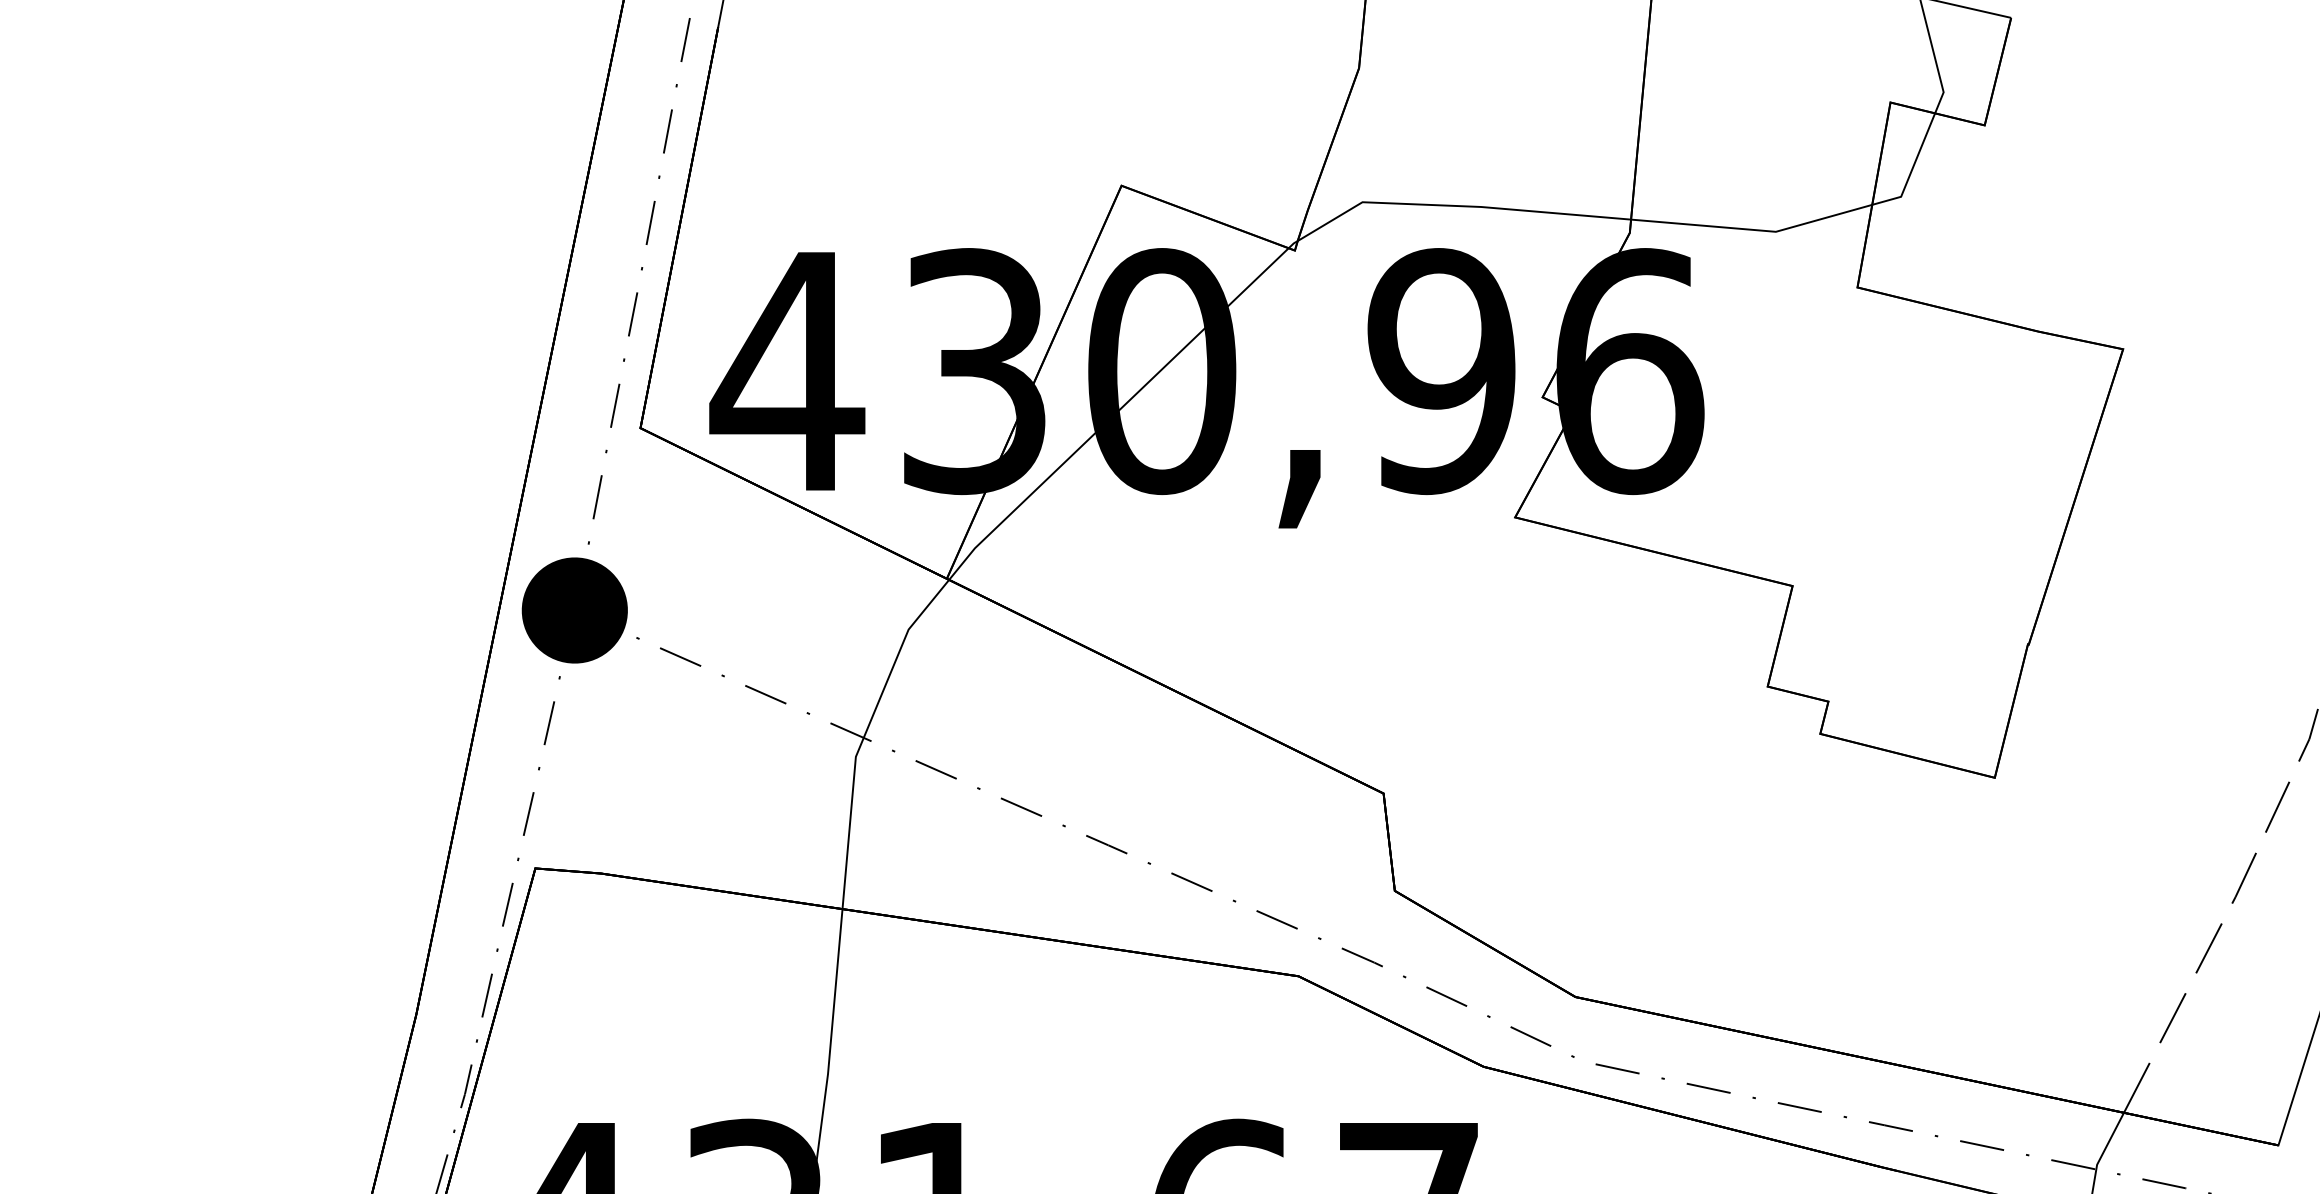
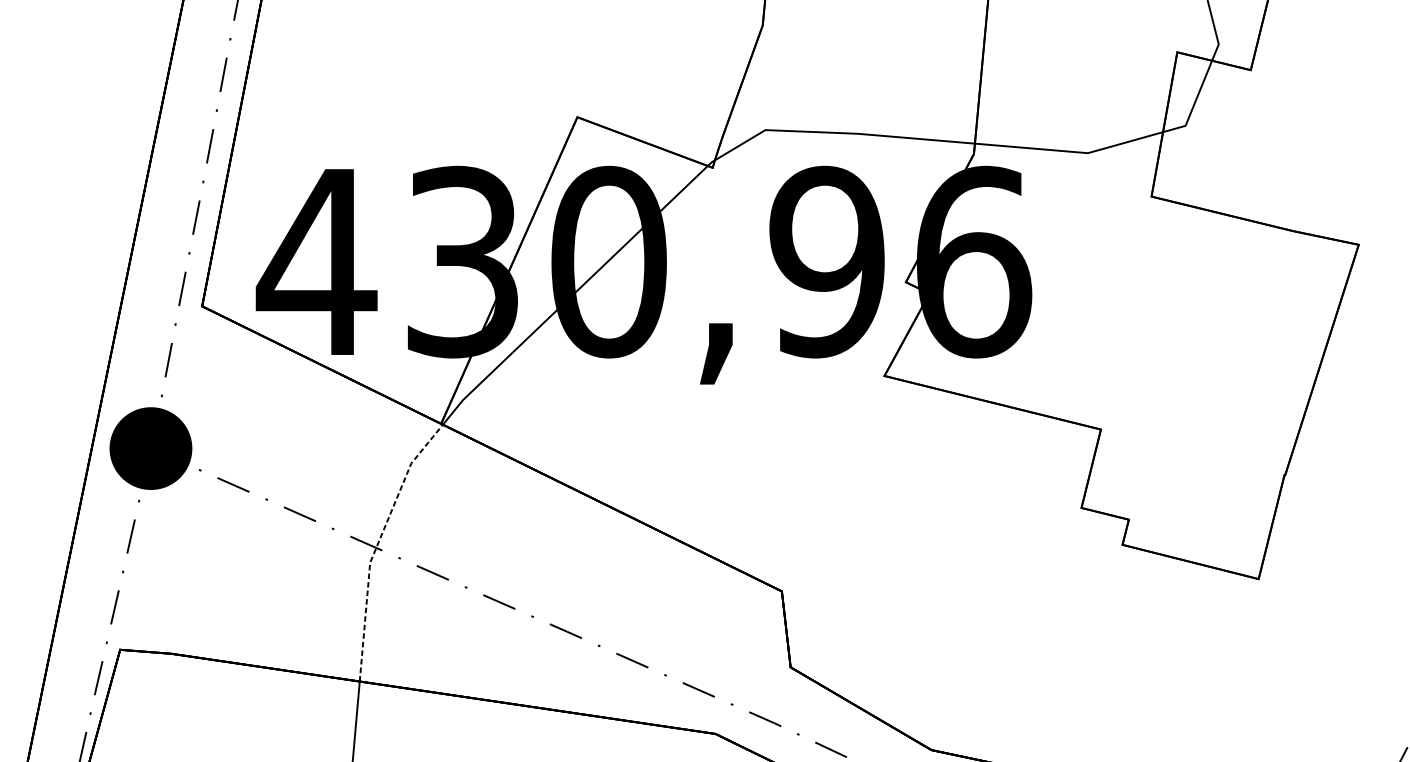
line: (865, 733) -> (377, 544), solid -> dashed

